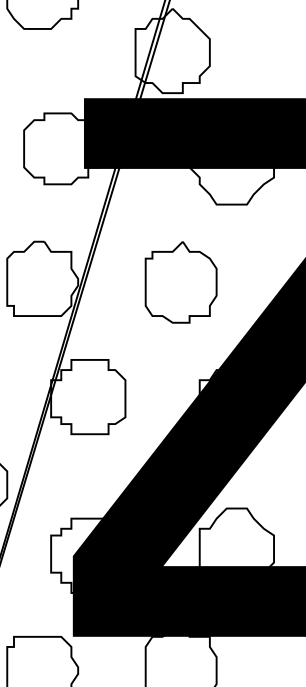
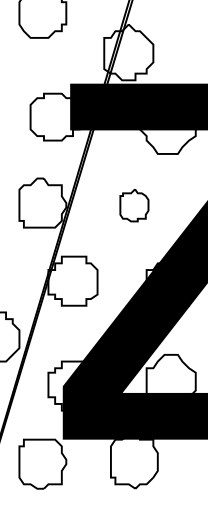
part: (181, 282) -> (134, 205), size x0.6

